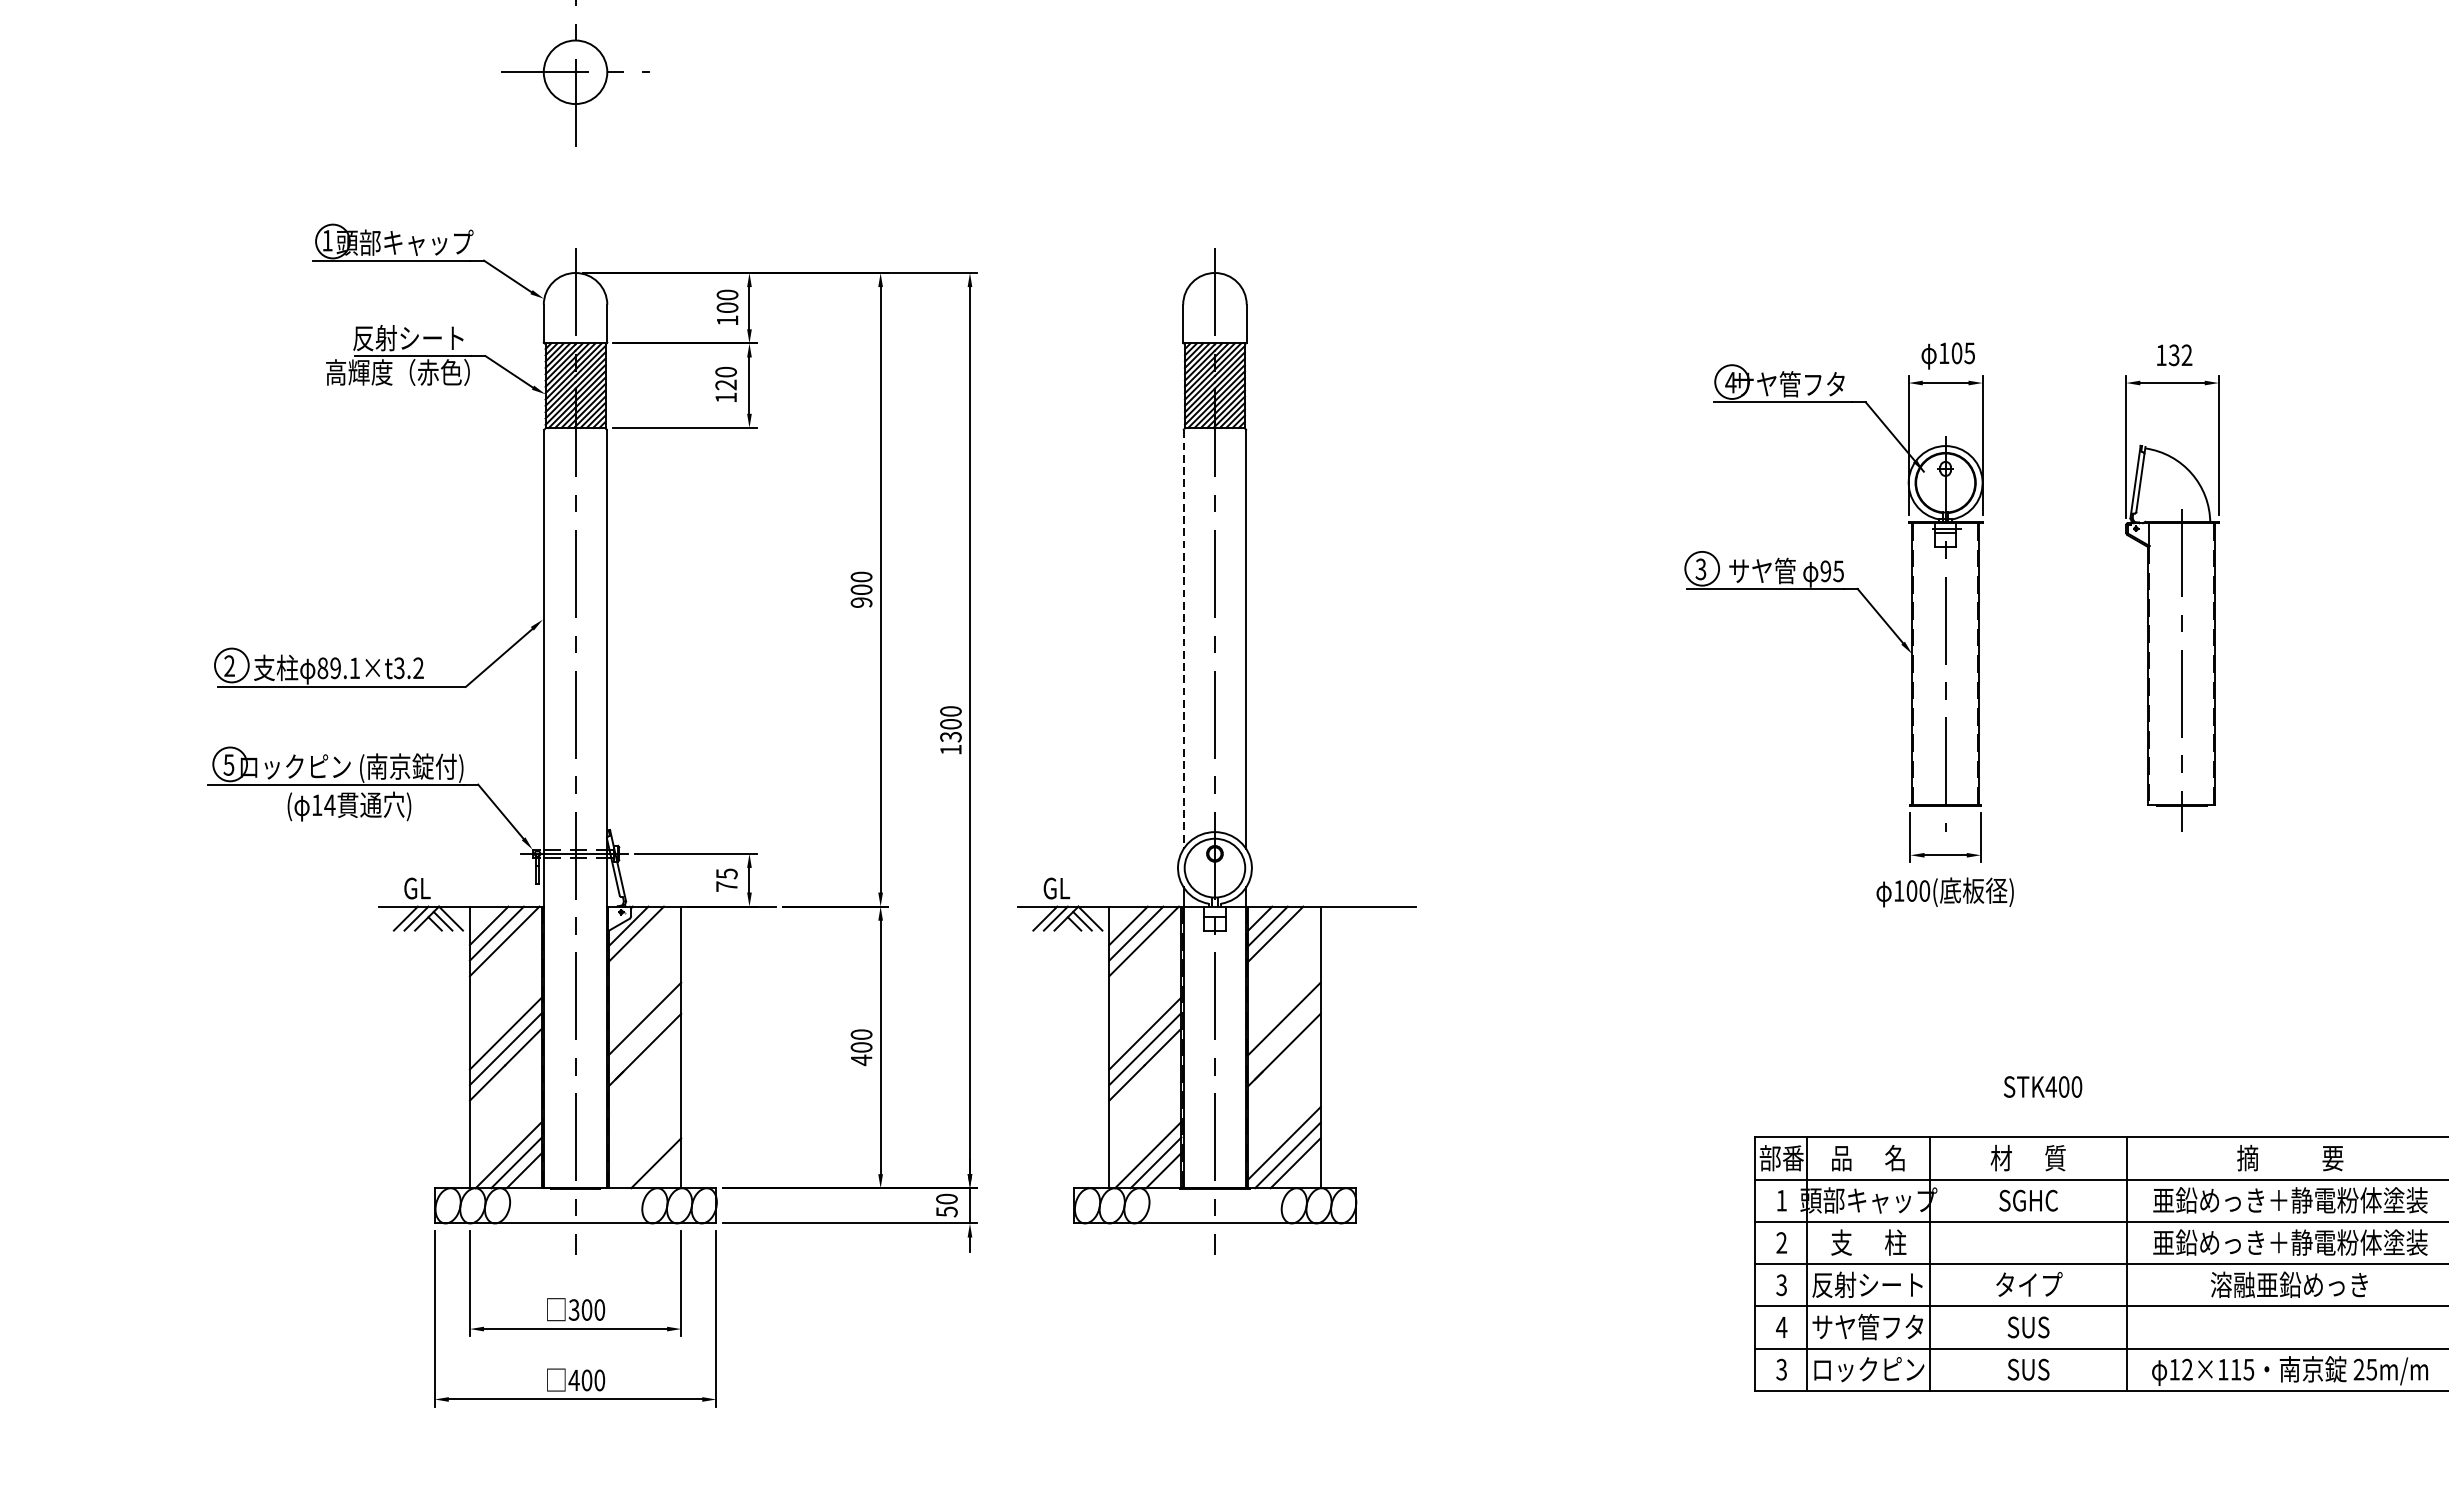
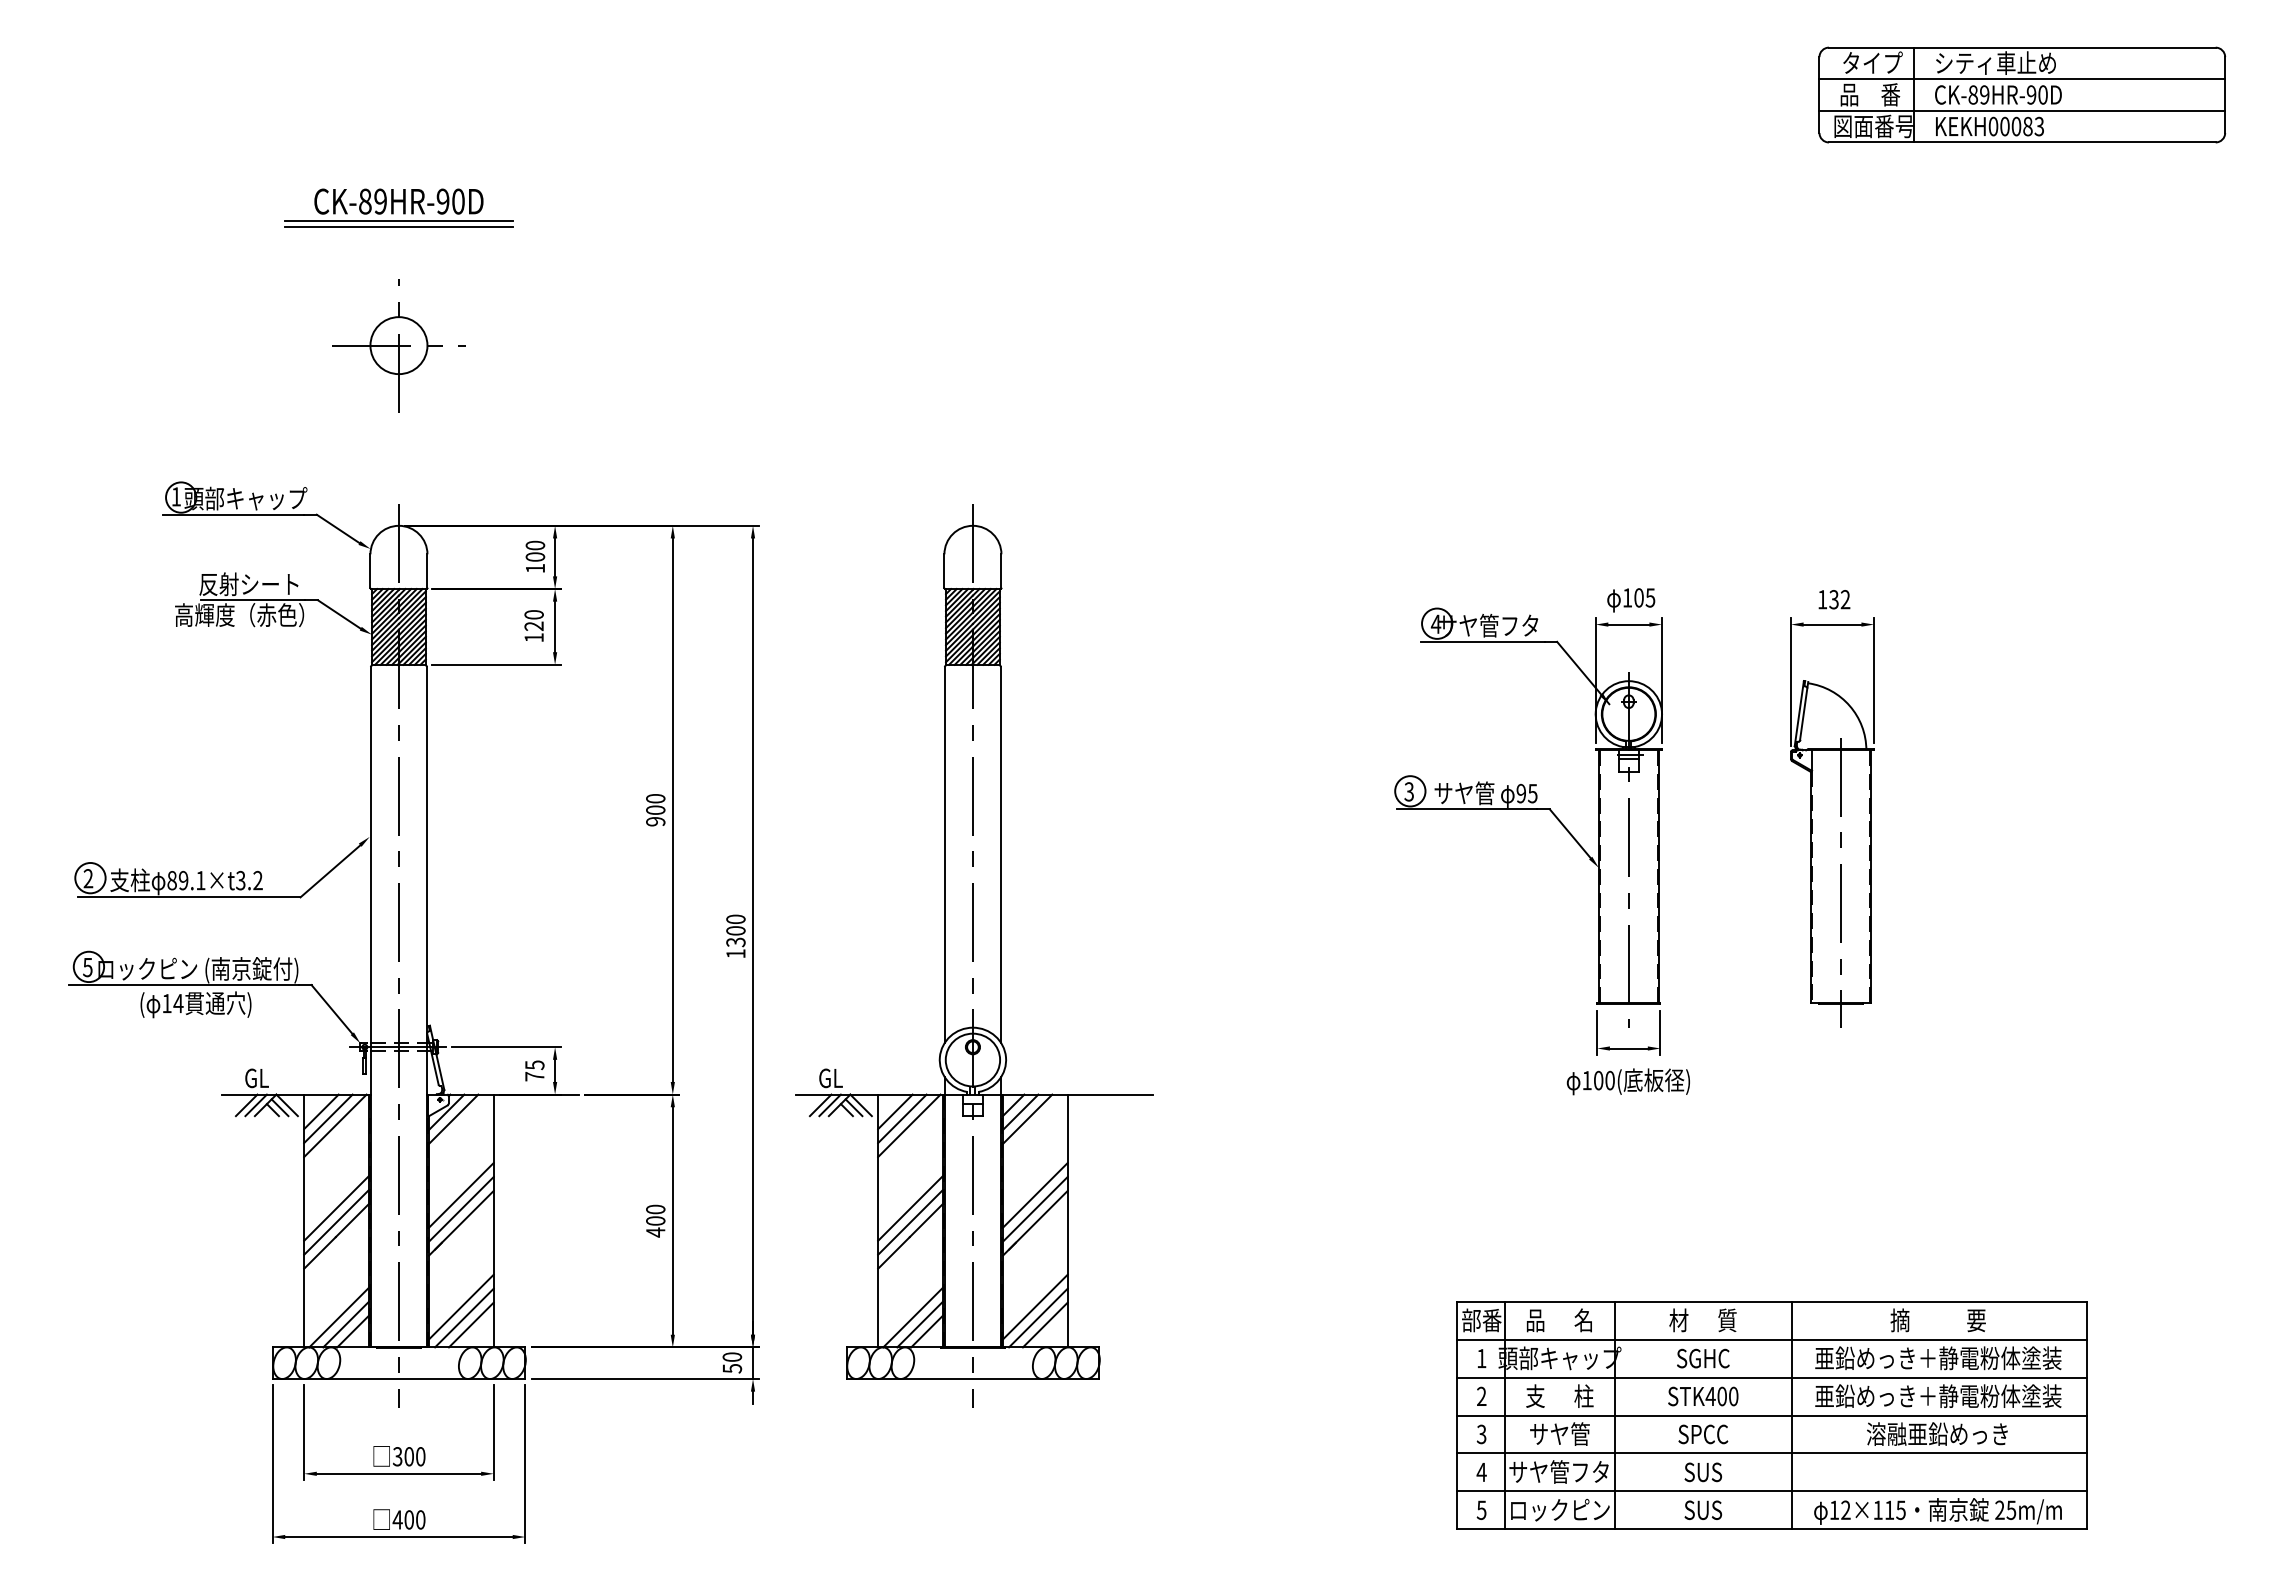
line: (1183, 640) -> (944, 855), dashed -> solid
line: (645, 1033) -> (461, 1208), added
line: (1284, 1033) -> (1035, 1208), added
text: (2043, 1086) -> (1703, 1396), moved
line: (645, 1142) -> (461, 1306), added
line: (648, 1154) -> (464, 1317), added
text: (1867, 1284) -> (1558, 1433), 反射シート -> サヤ管
text: (2028, 1284) -> (1703, 1433), タイプ -> SPCC
text: (1781, 1368) -> (1481, 1509), 3 -> 5

